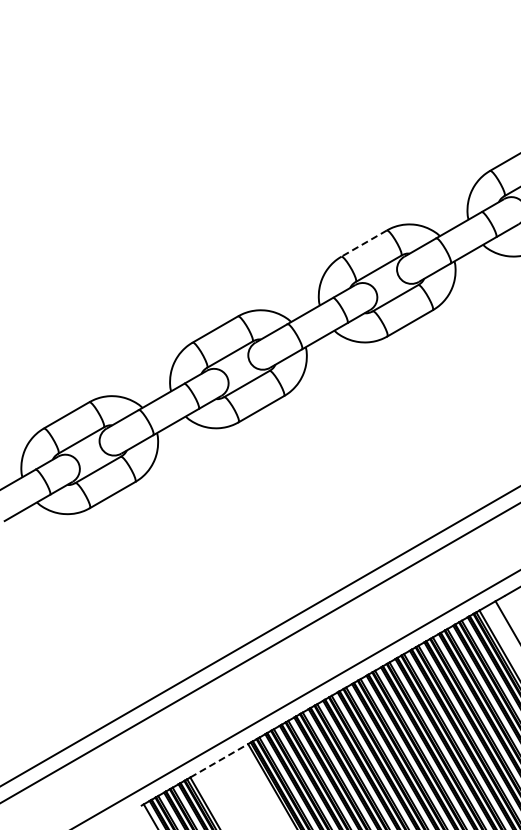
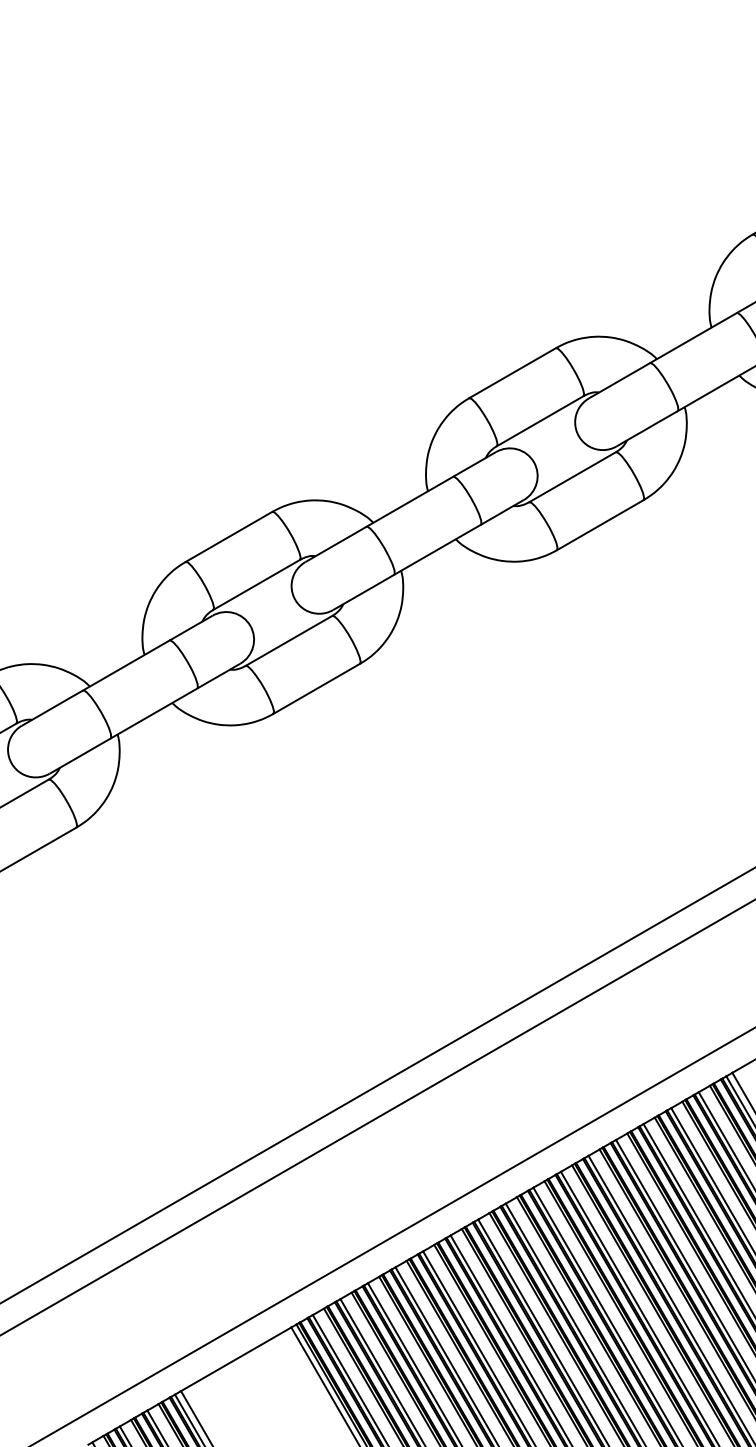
line: (363, 243) -> (511, 373), dashed -> solid
line: (219, 760) -> (236, 1358), dashed -> solid

